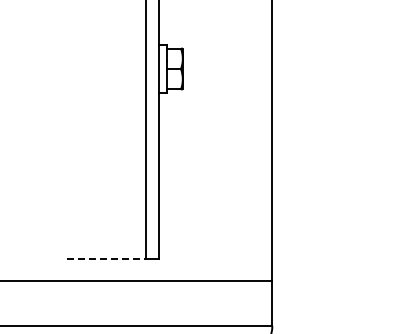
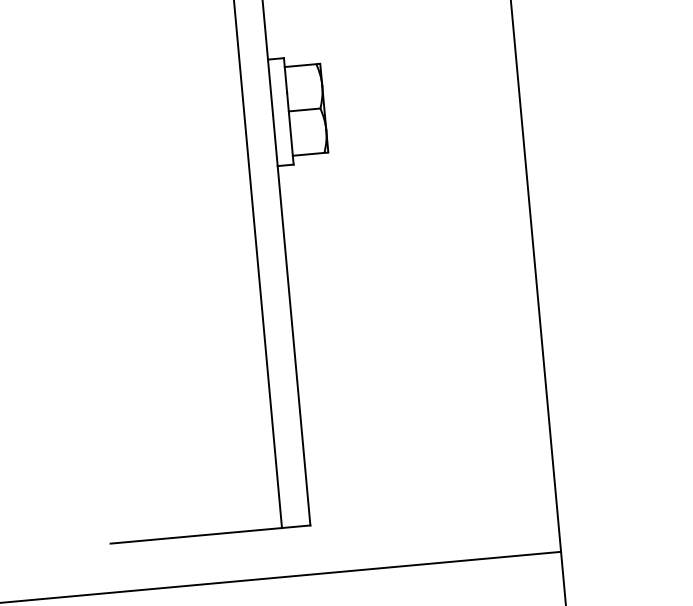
line: (107, 258) -> (197, 535), dashed -> solid

